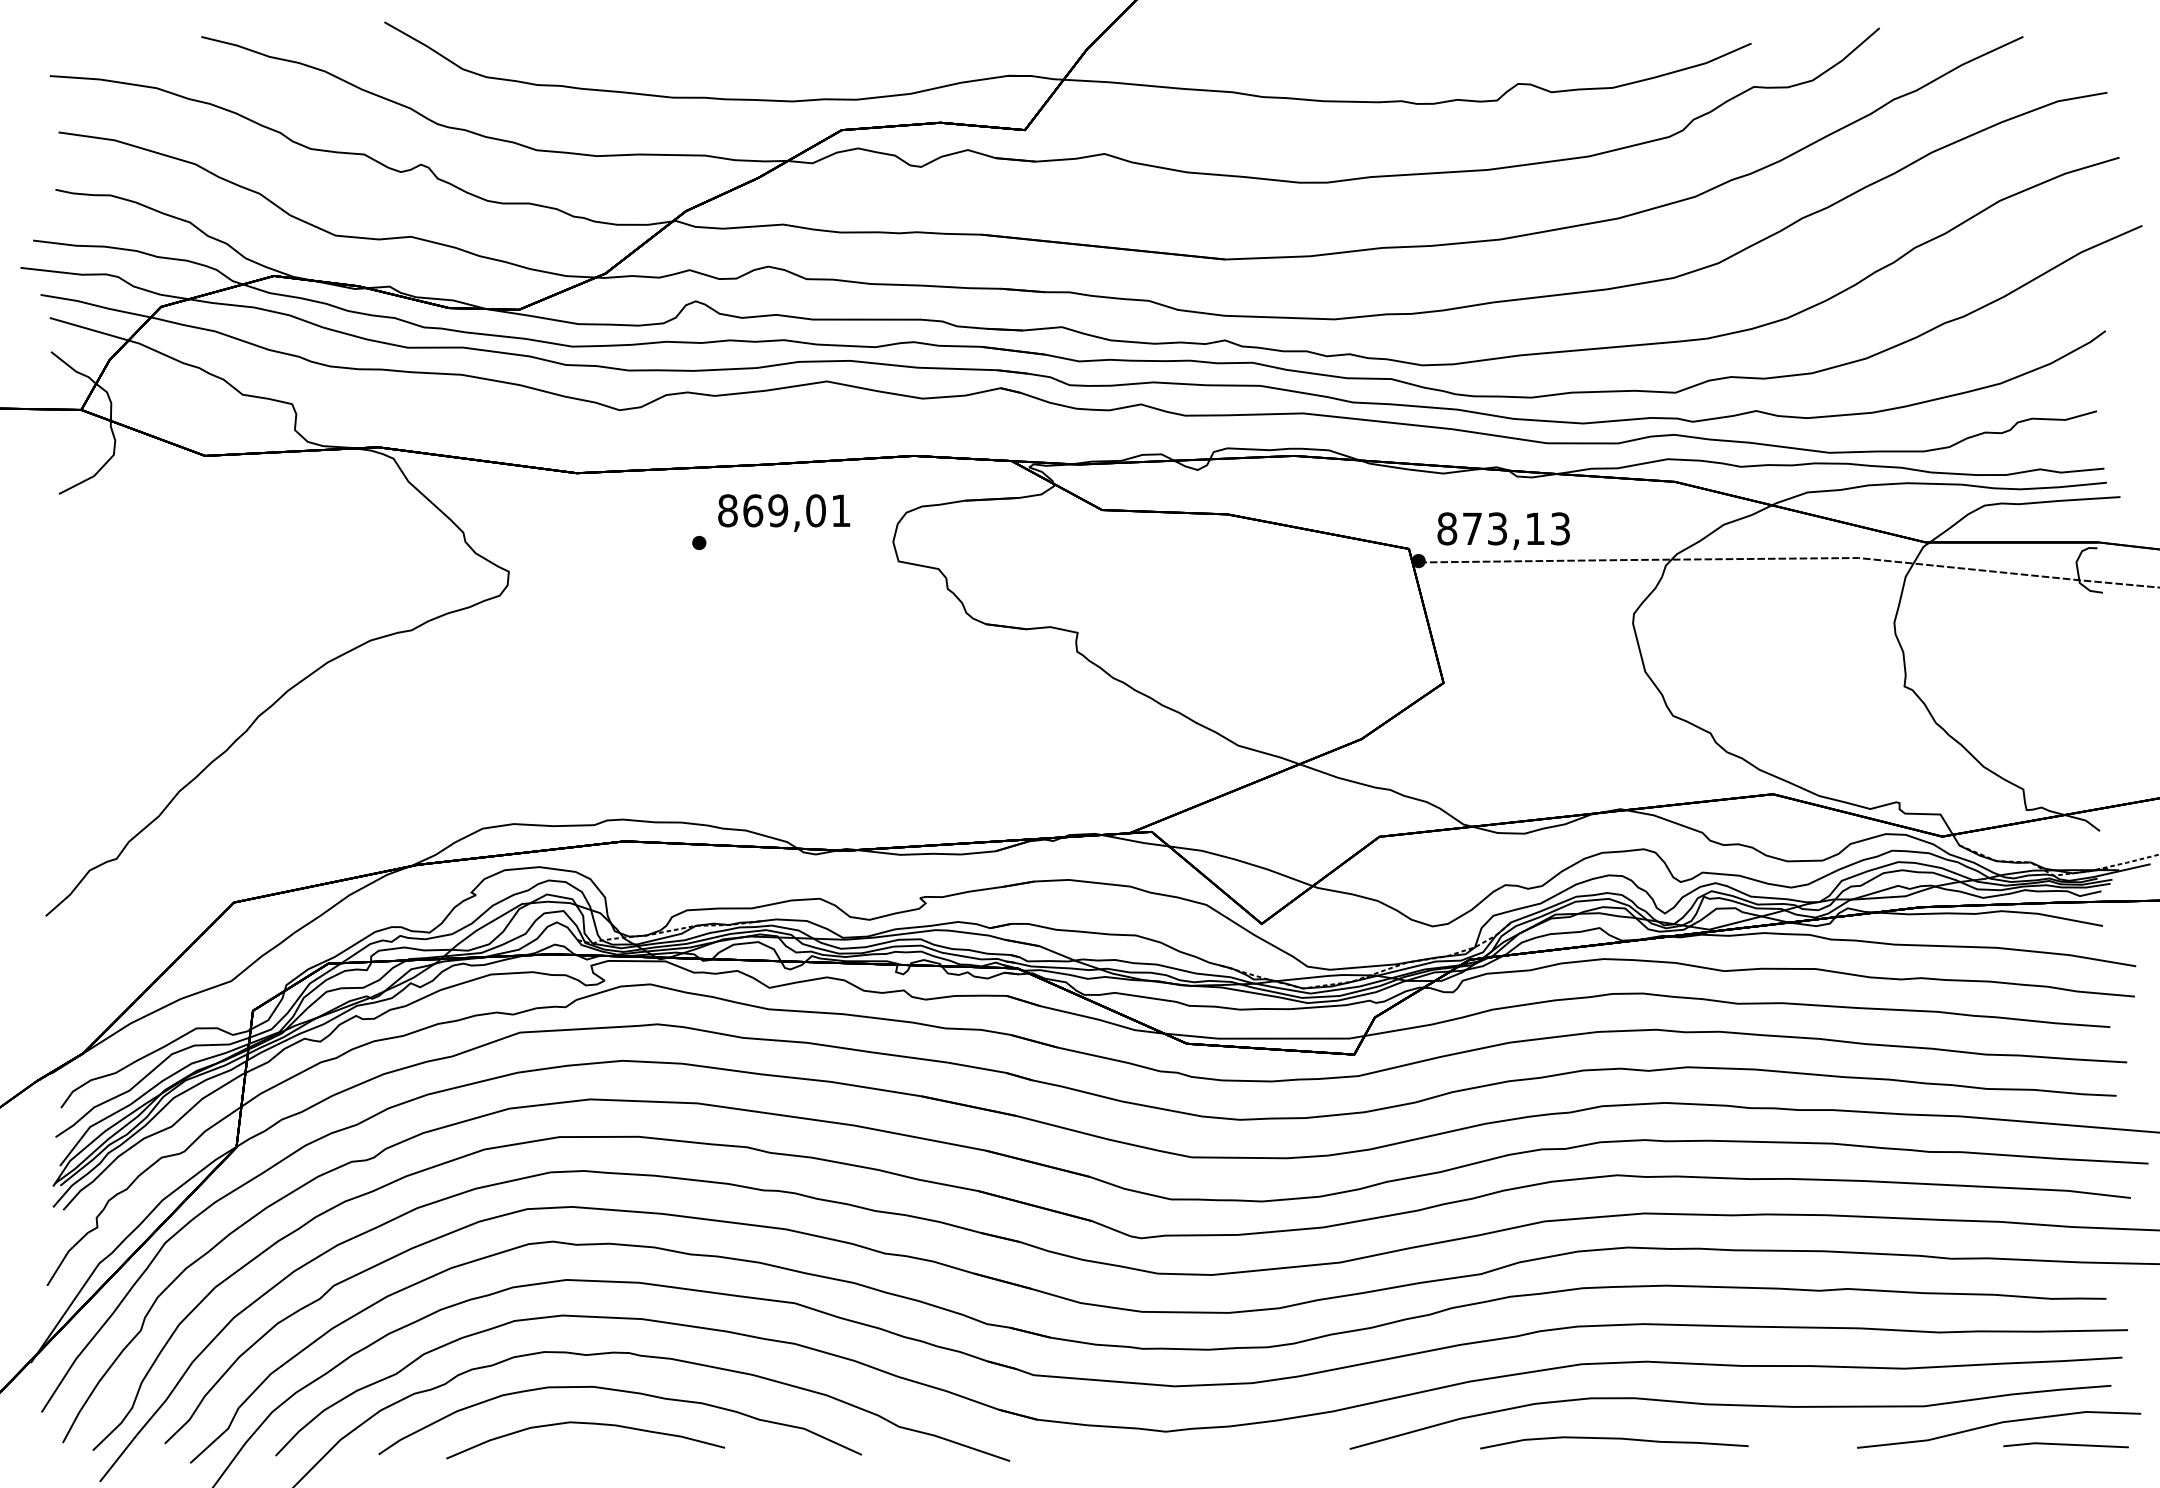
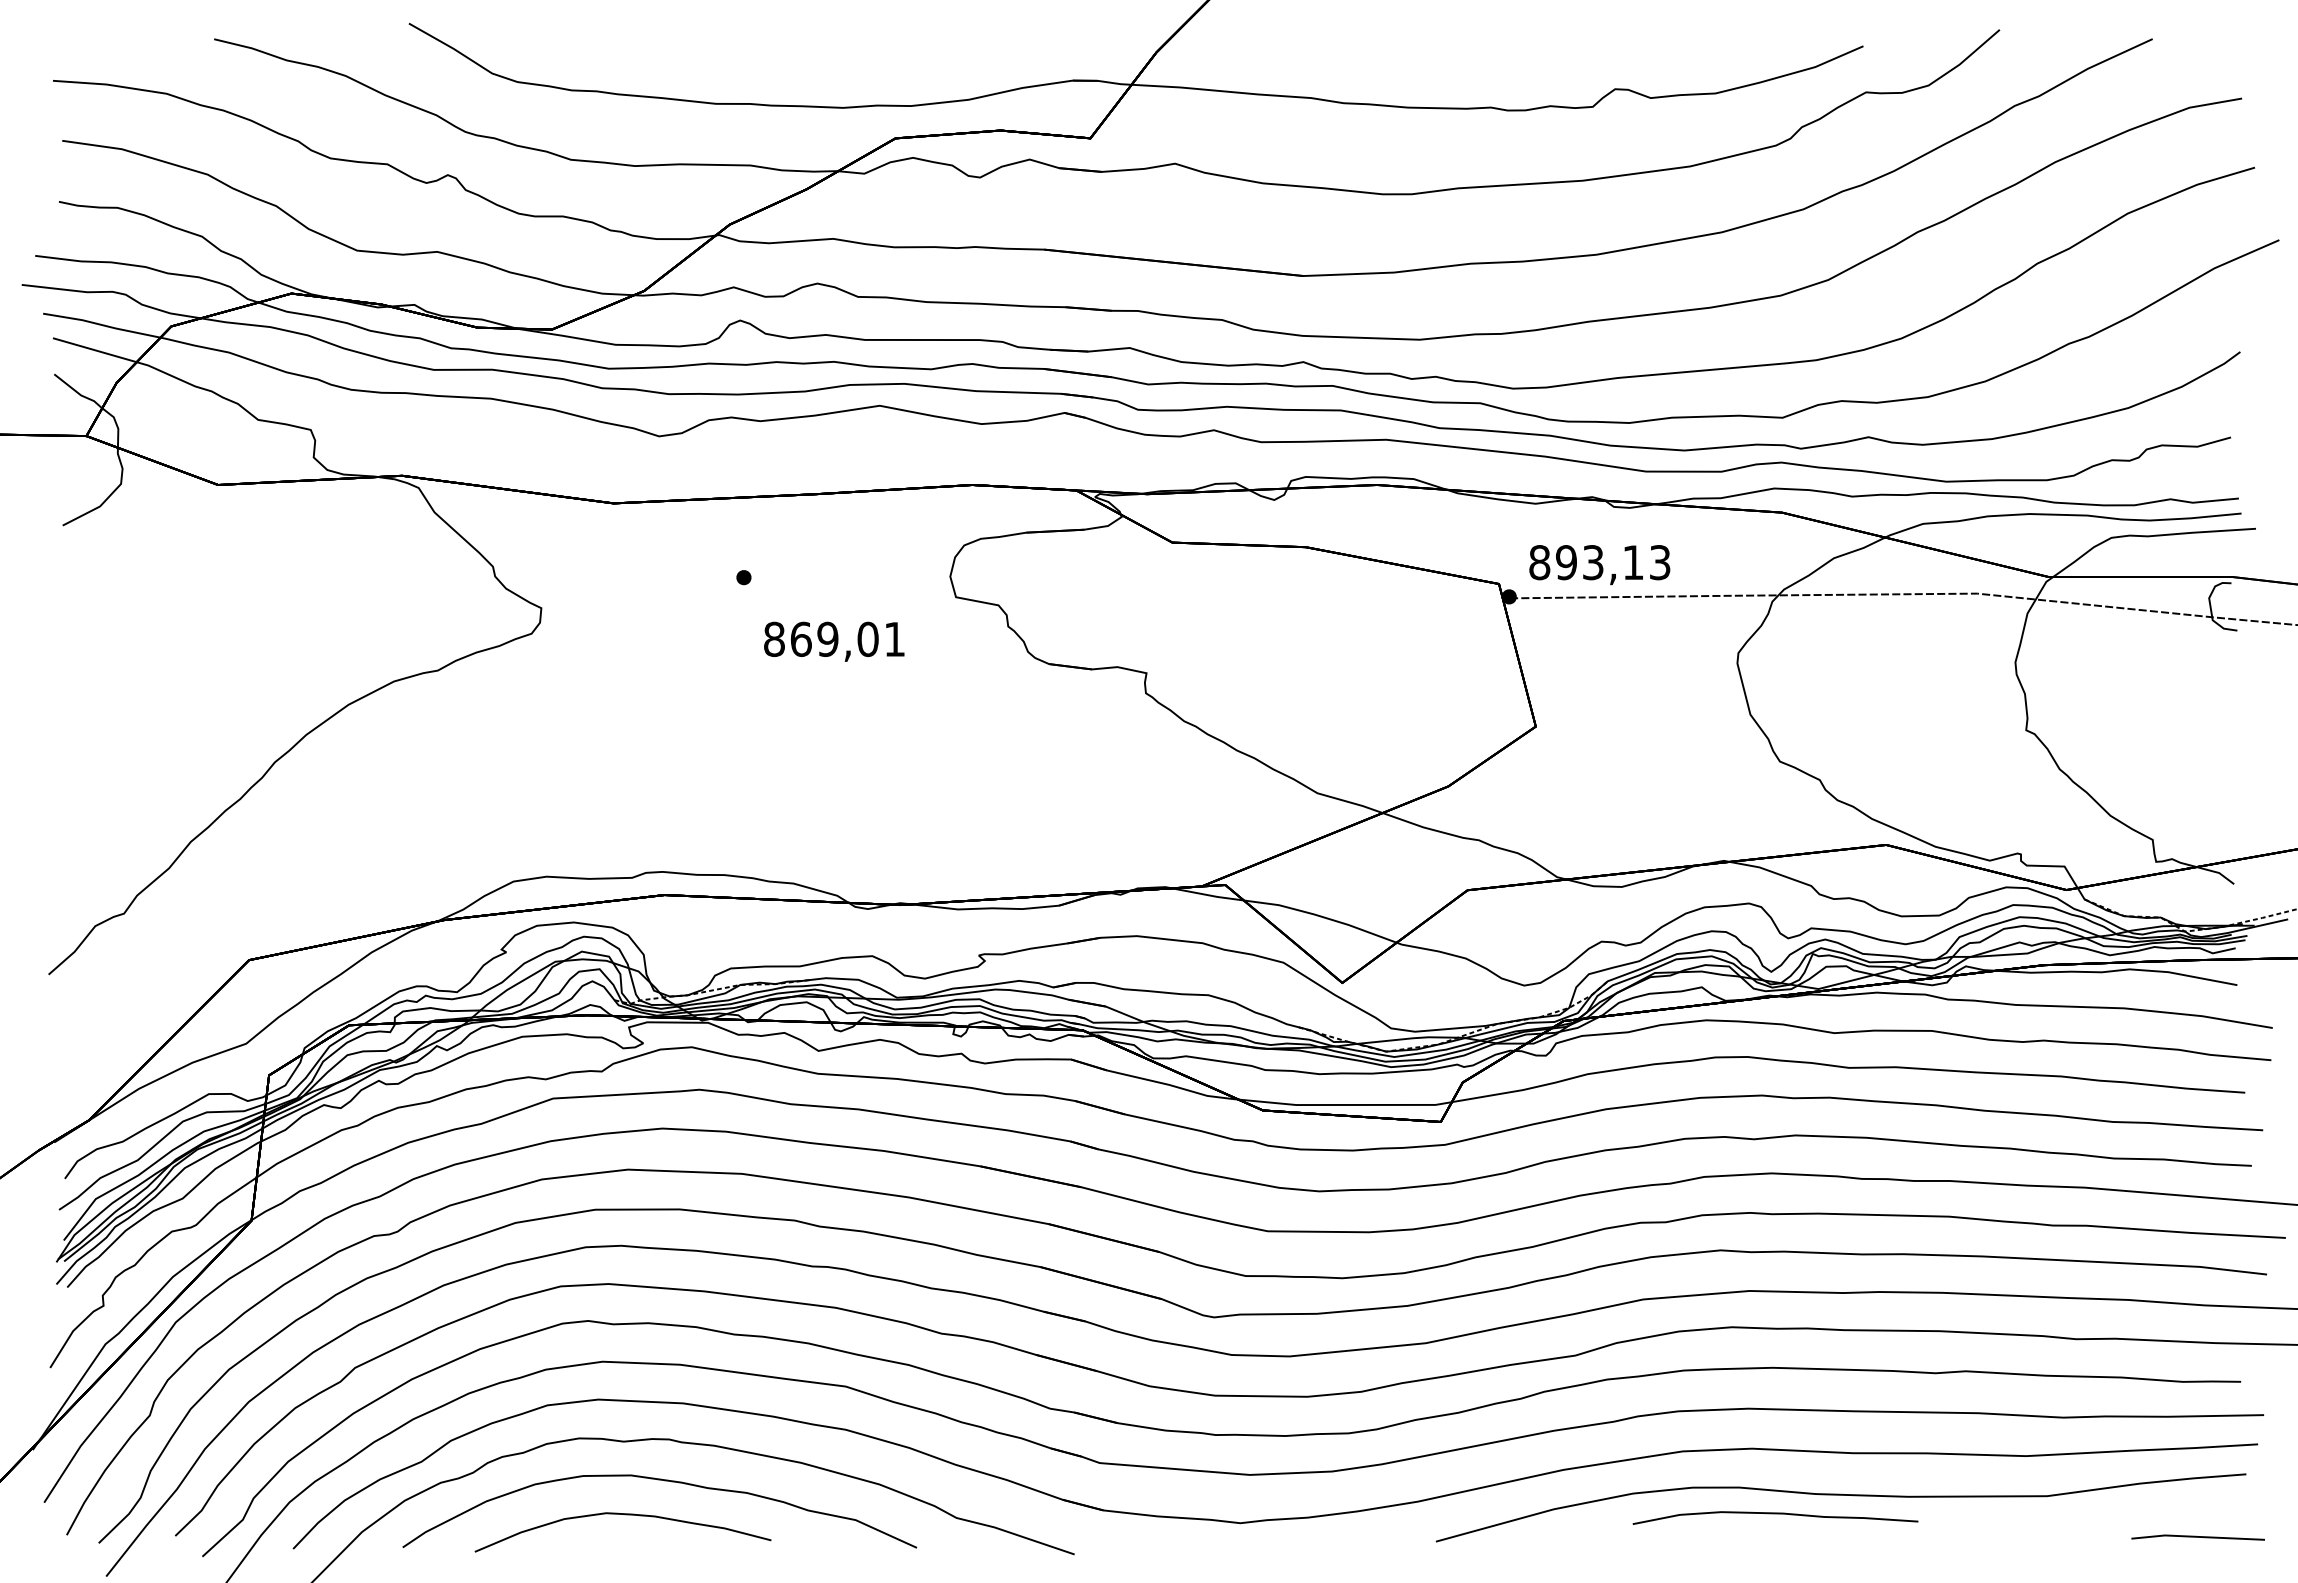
text: (784, 512) -> (834, 641), moved
text: (1472, 528) -> (1566, 562), 873,13 -> 893,13
line: (1998, 1424) -> (2126, 1515), removed
curve: (1614, 1439) -> (1775, 1514), moved

